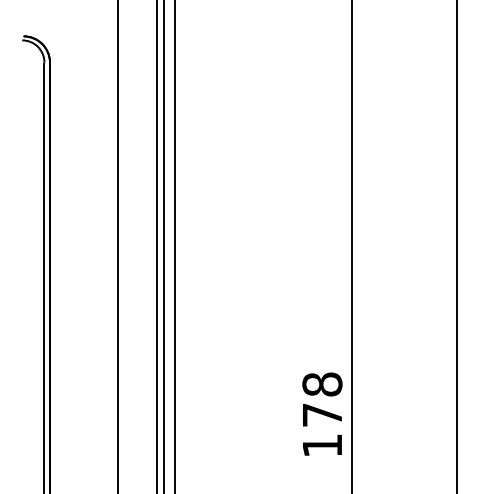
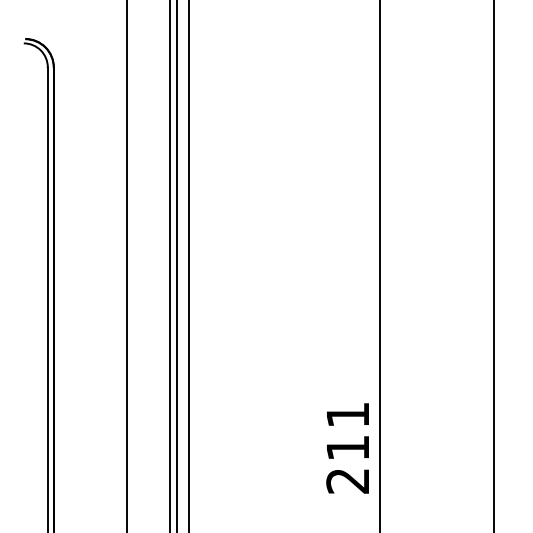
text: (322, 414) -> (348, 447), 178 -> 211

